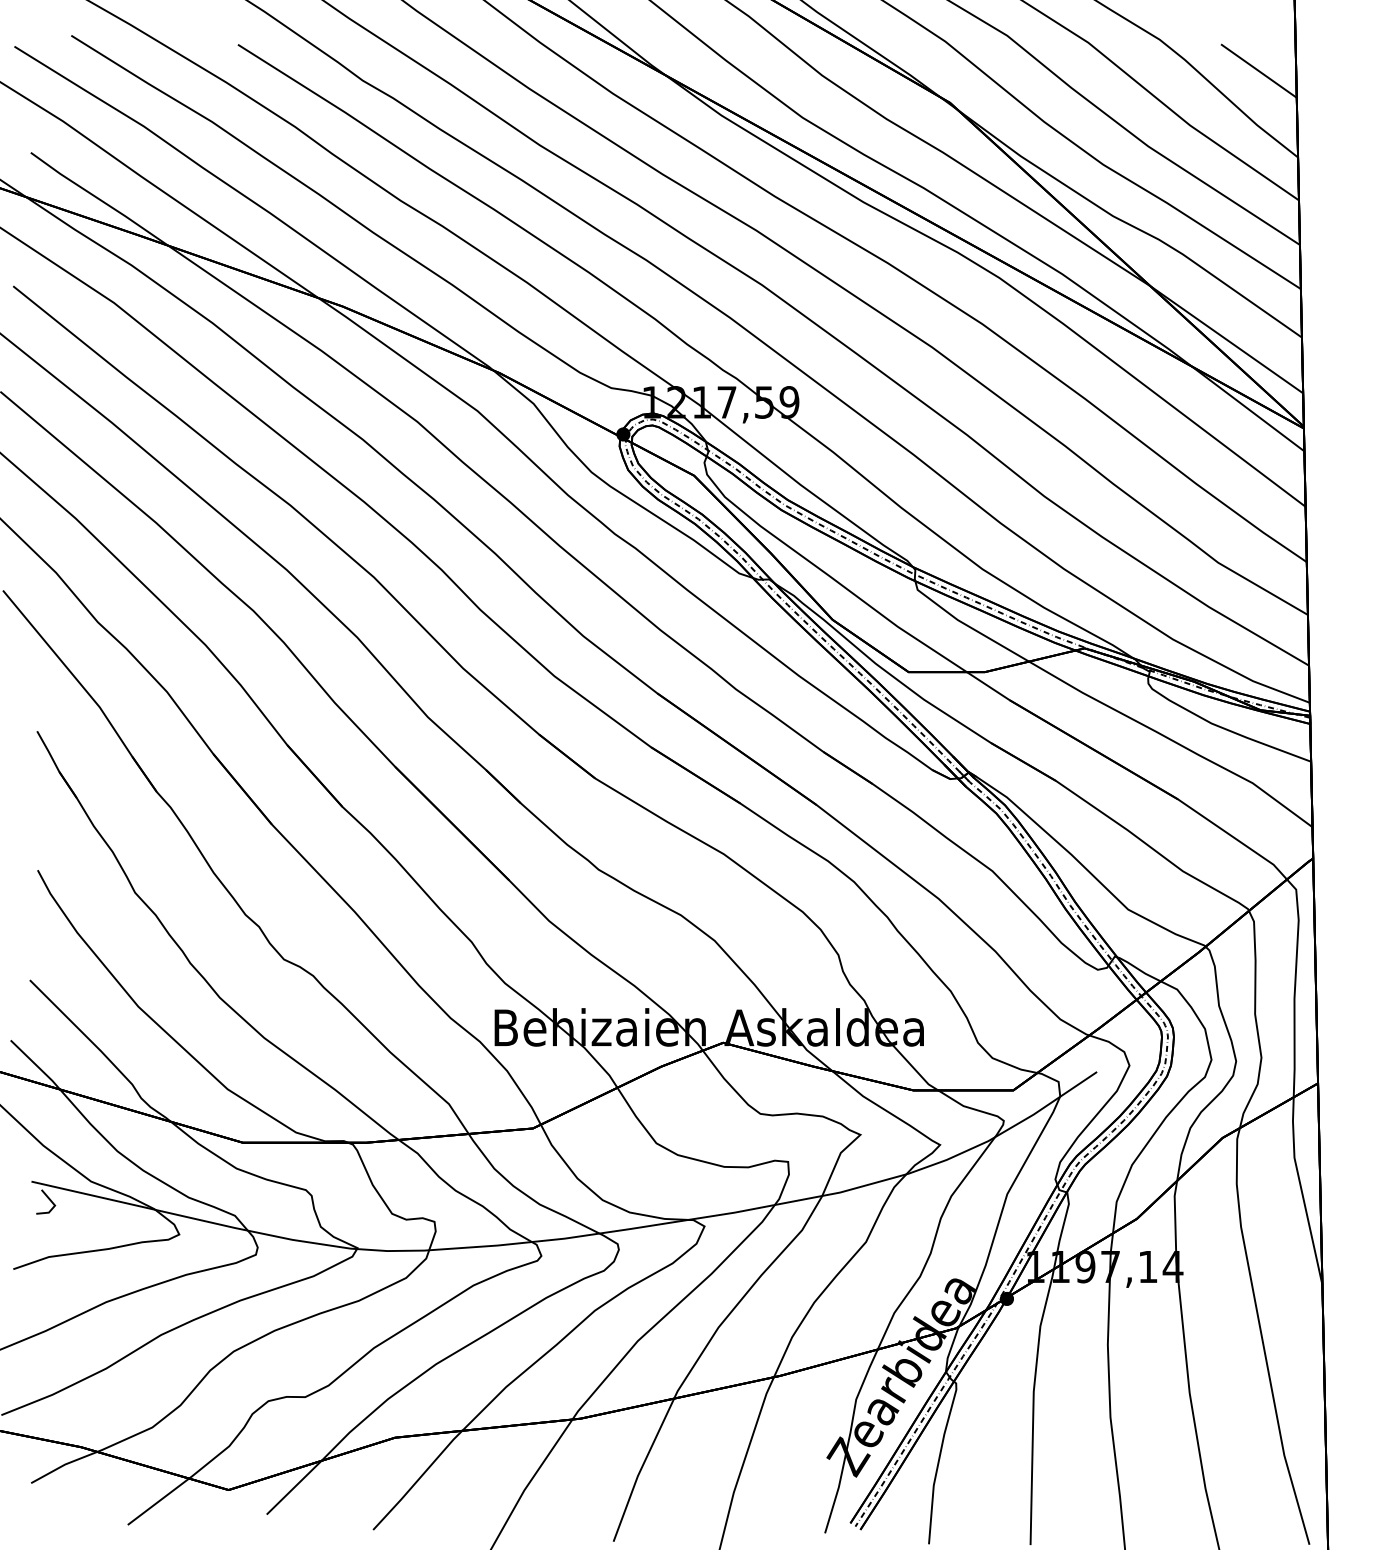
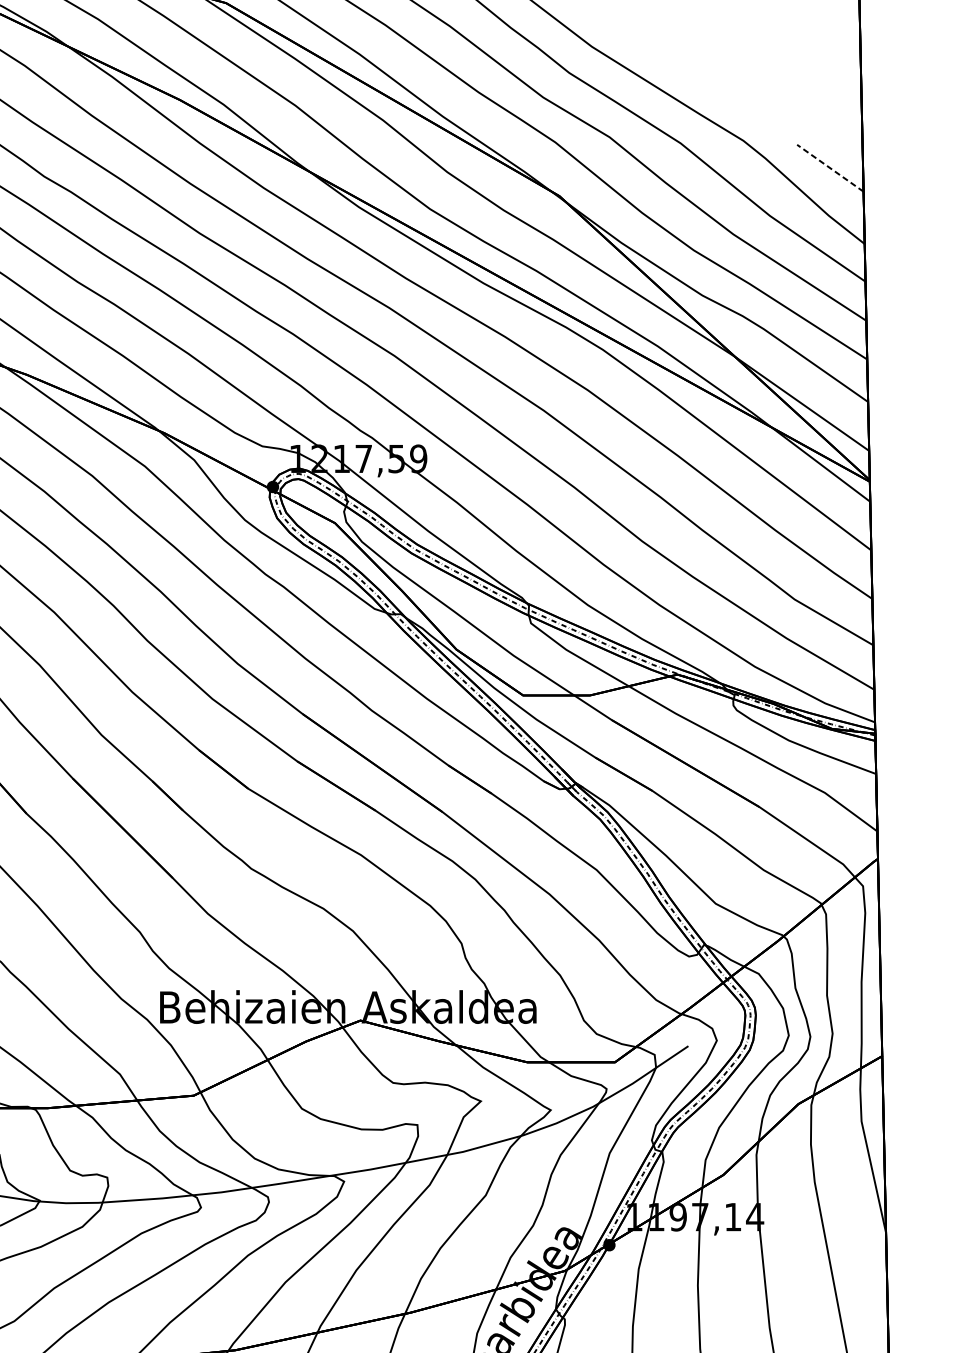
line: (1258, 70) -> (830, 167), solid -> dashed

